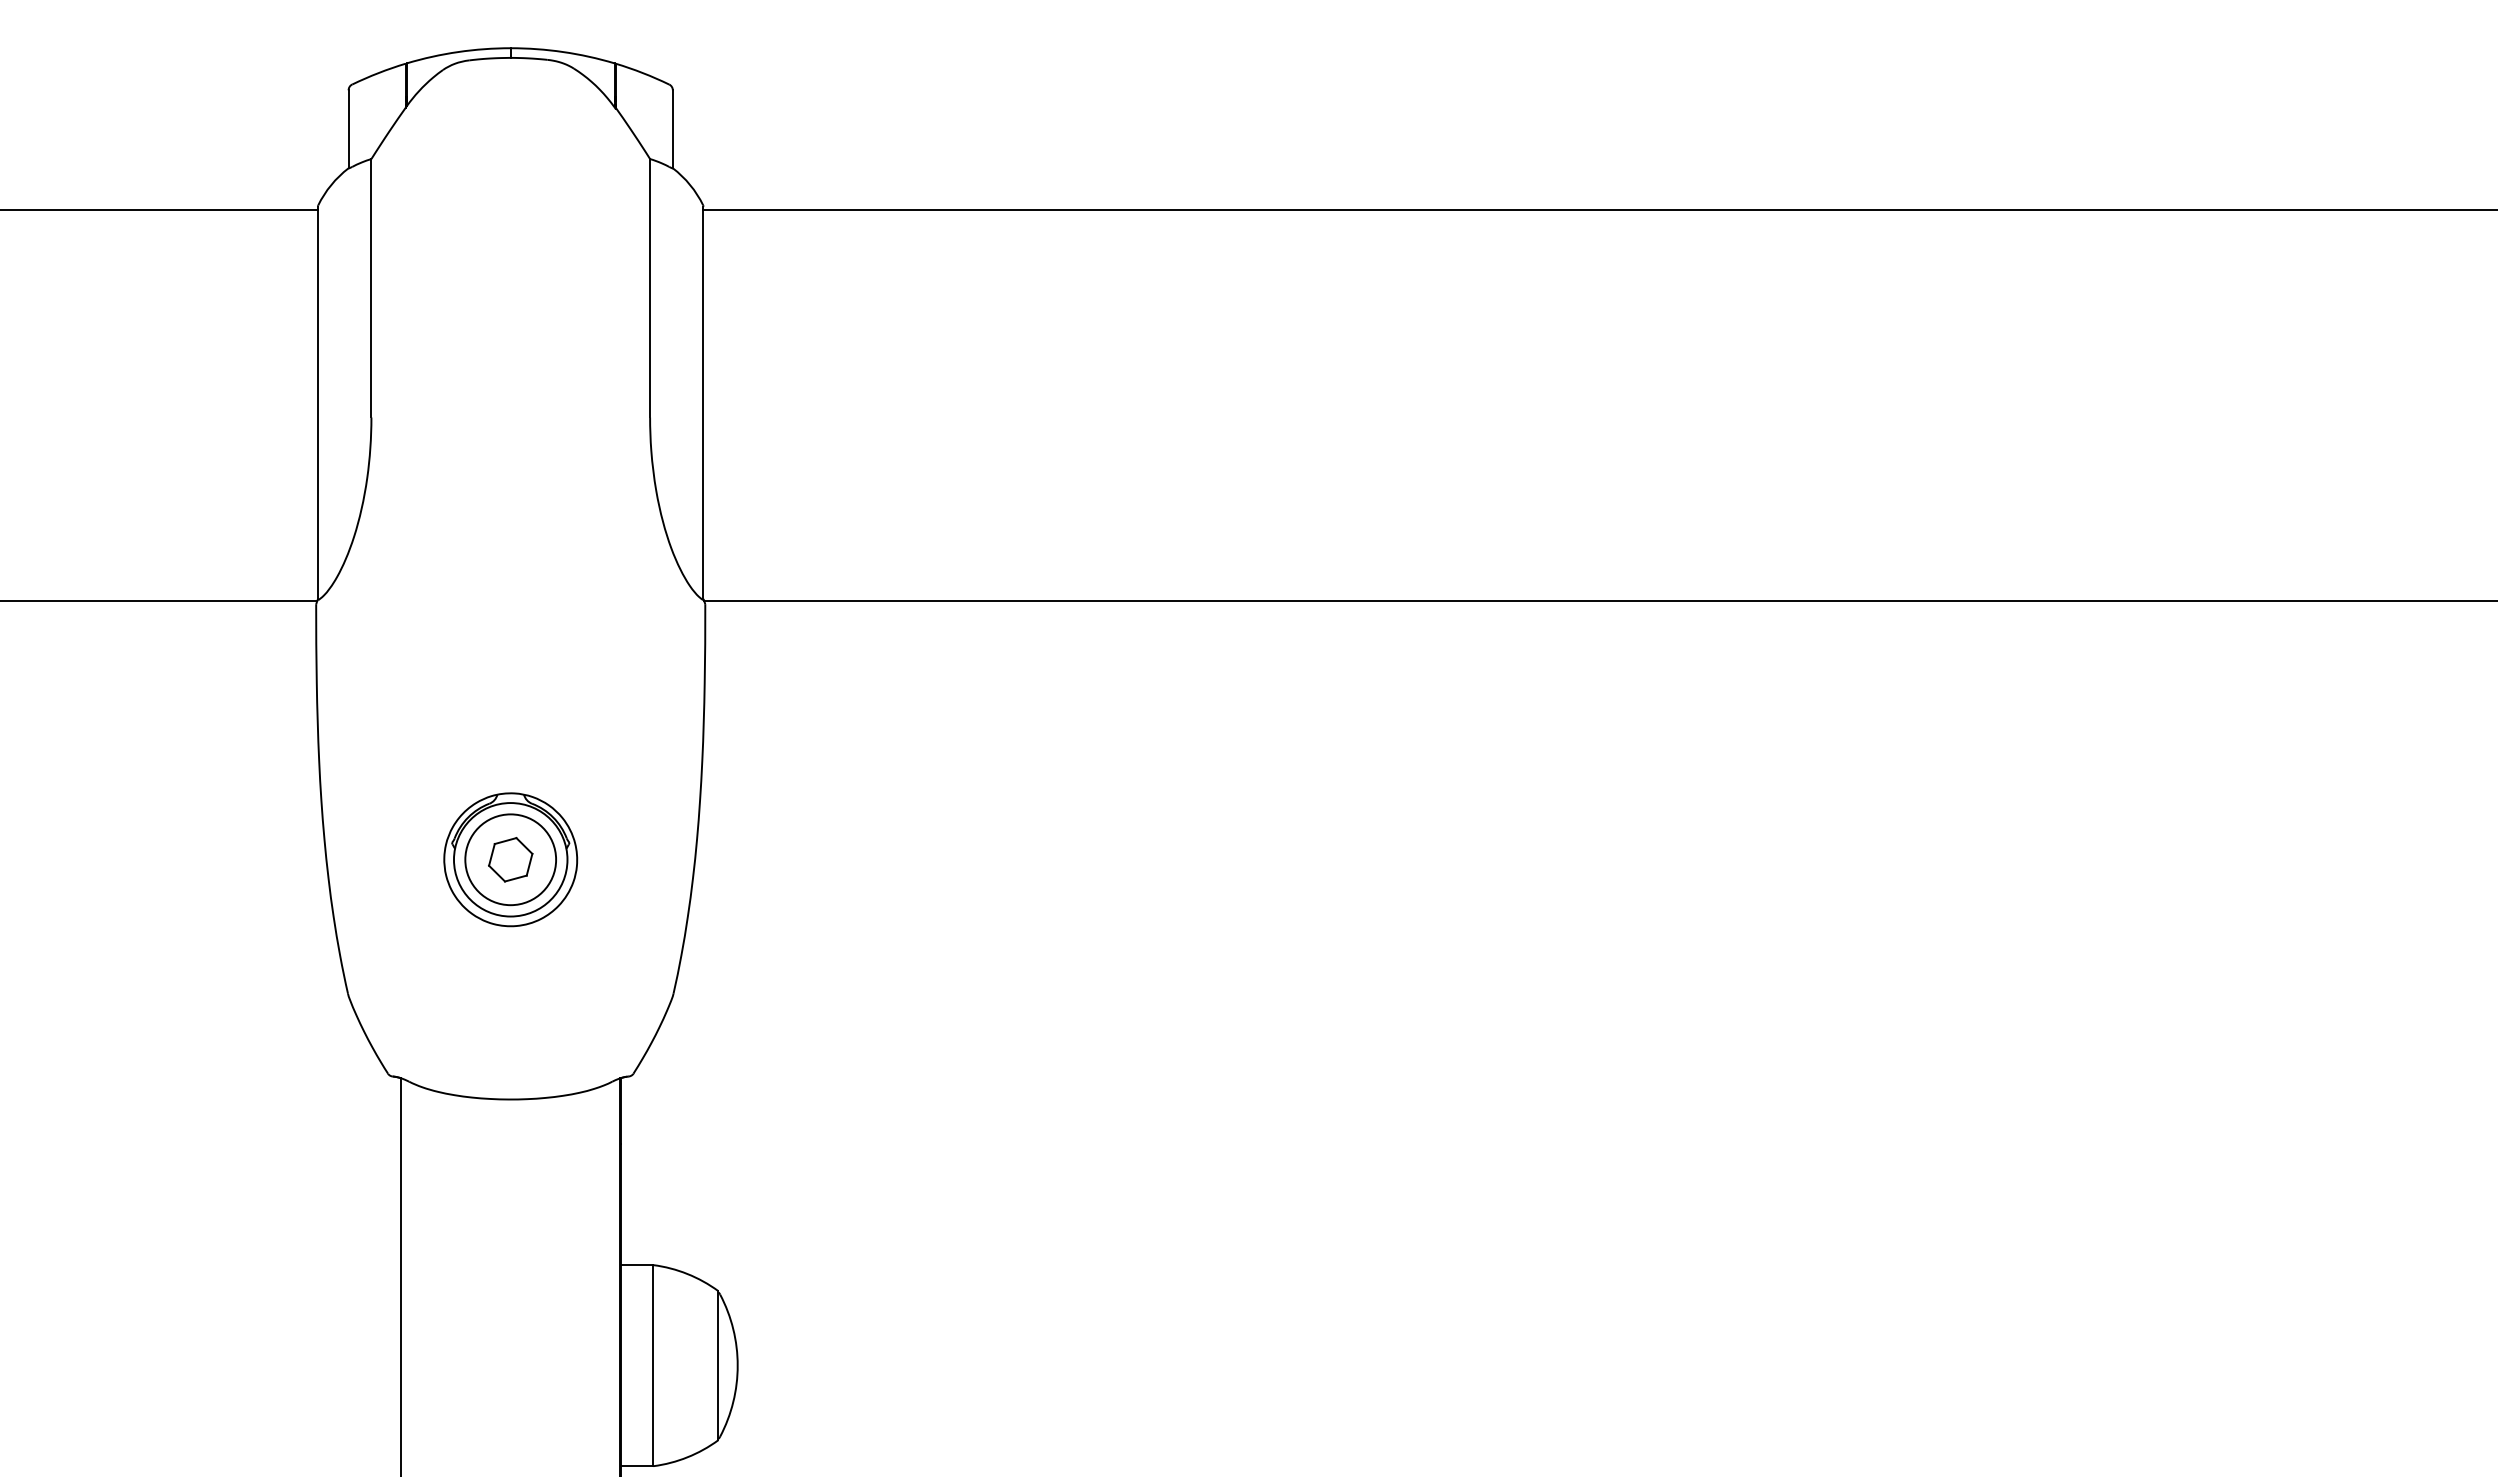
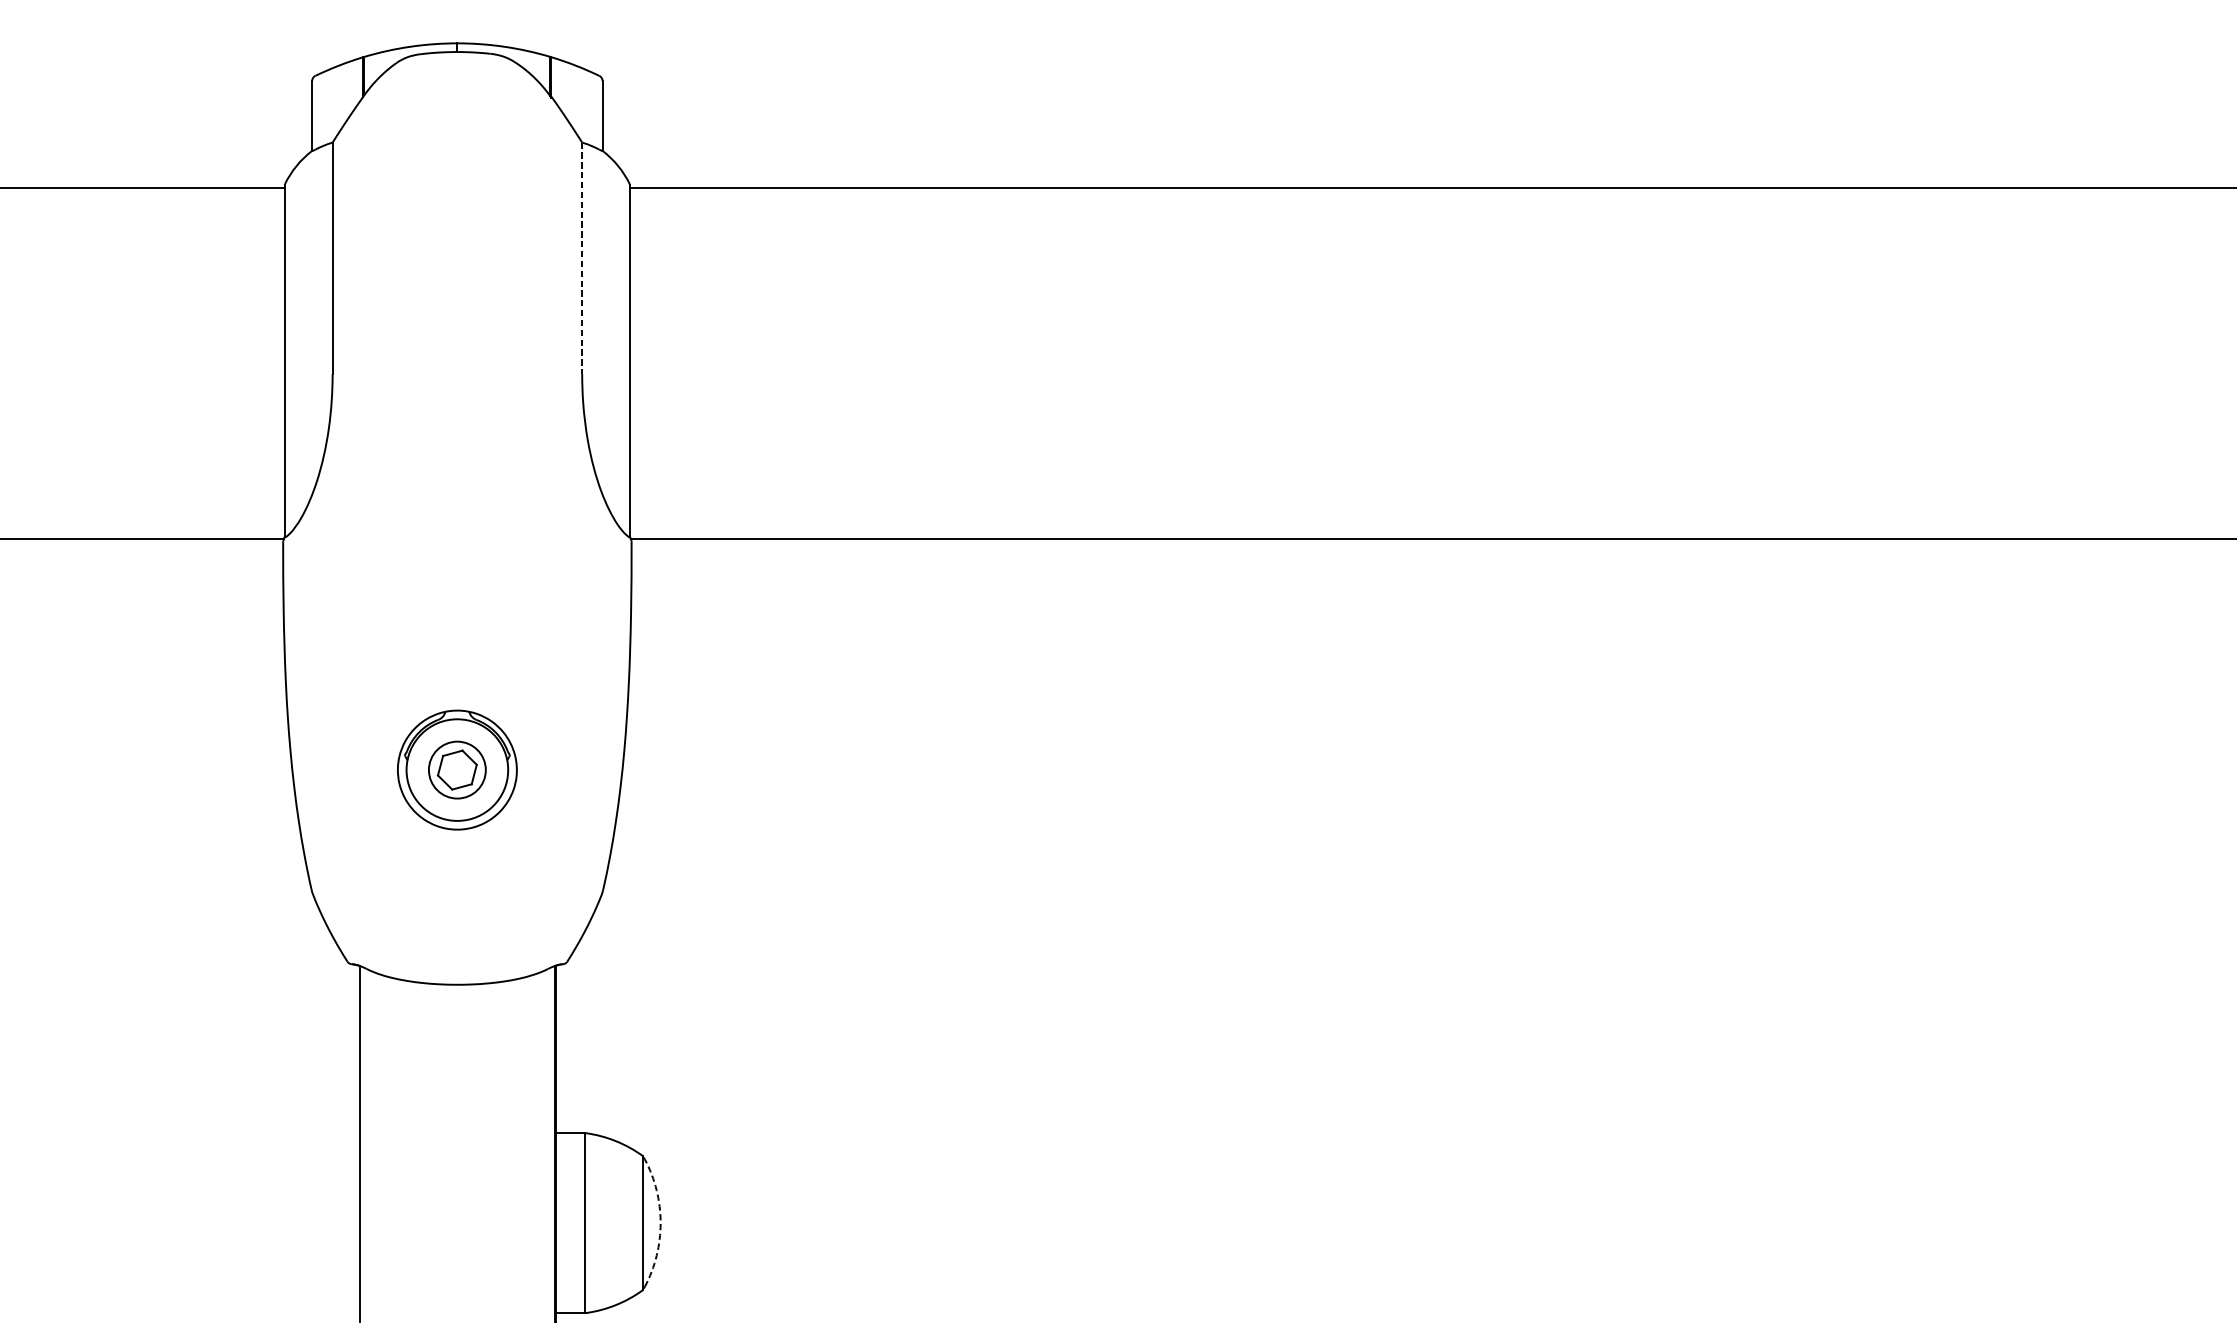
line: (650, 288) -> (582, 258), solid -> dashed
circle: (510, 859) -> (457, 769), size x0.7
arc: (737, 1365) -> (660, 1222), solid -> dashed

